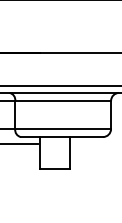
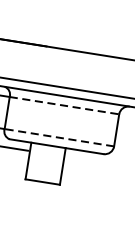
line: (63, 100) -> (64, 105), solid -> dashed
line: (63, 129) -> (59, 138), solid -> dashed

